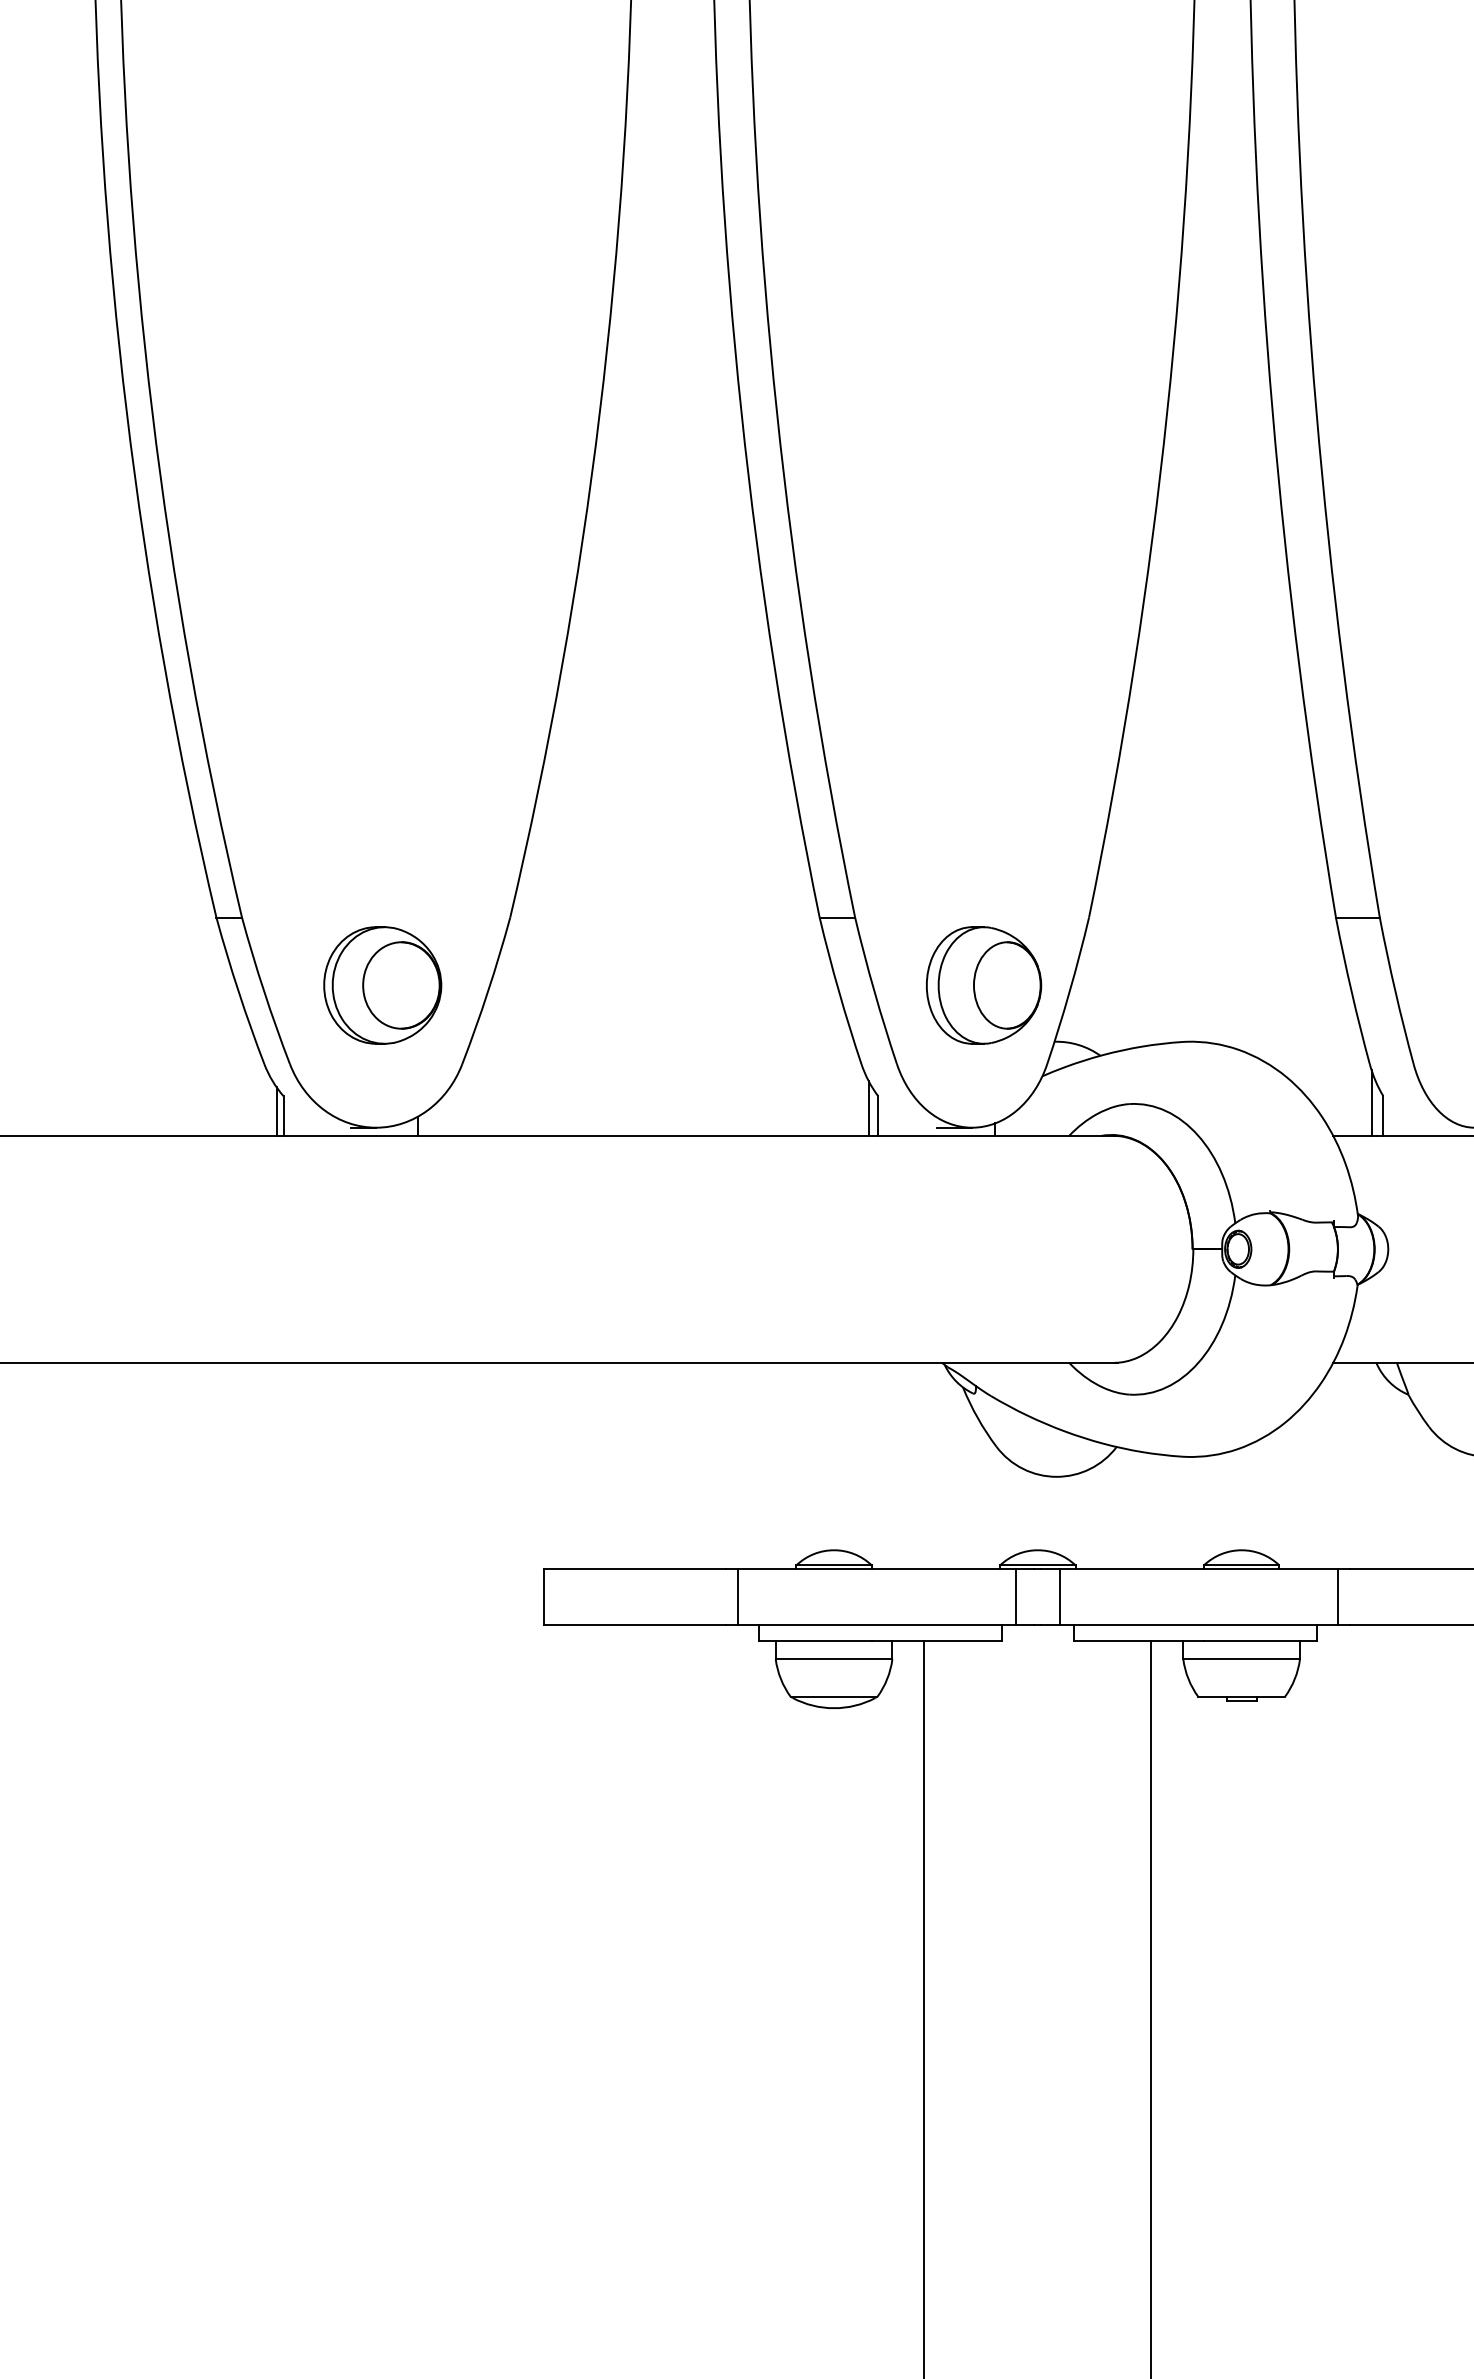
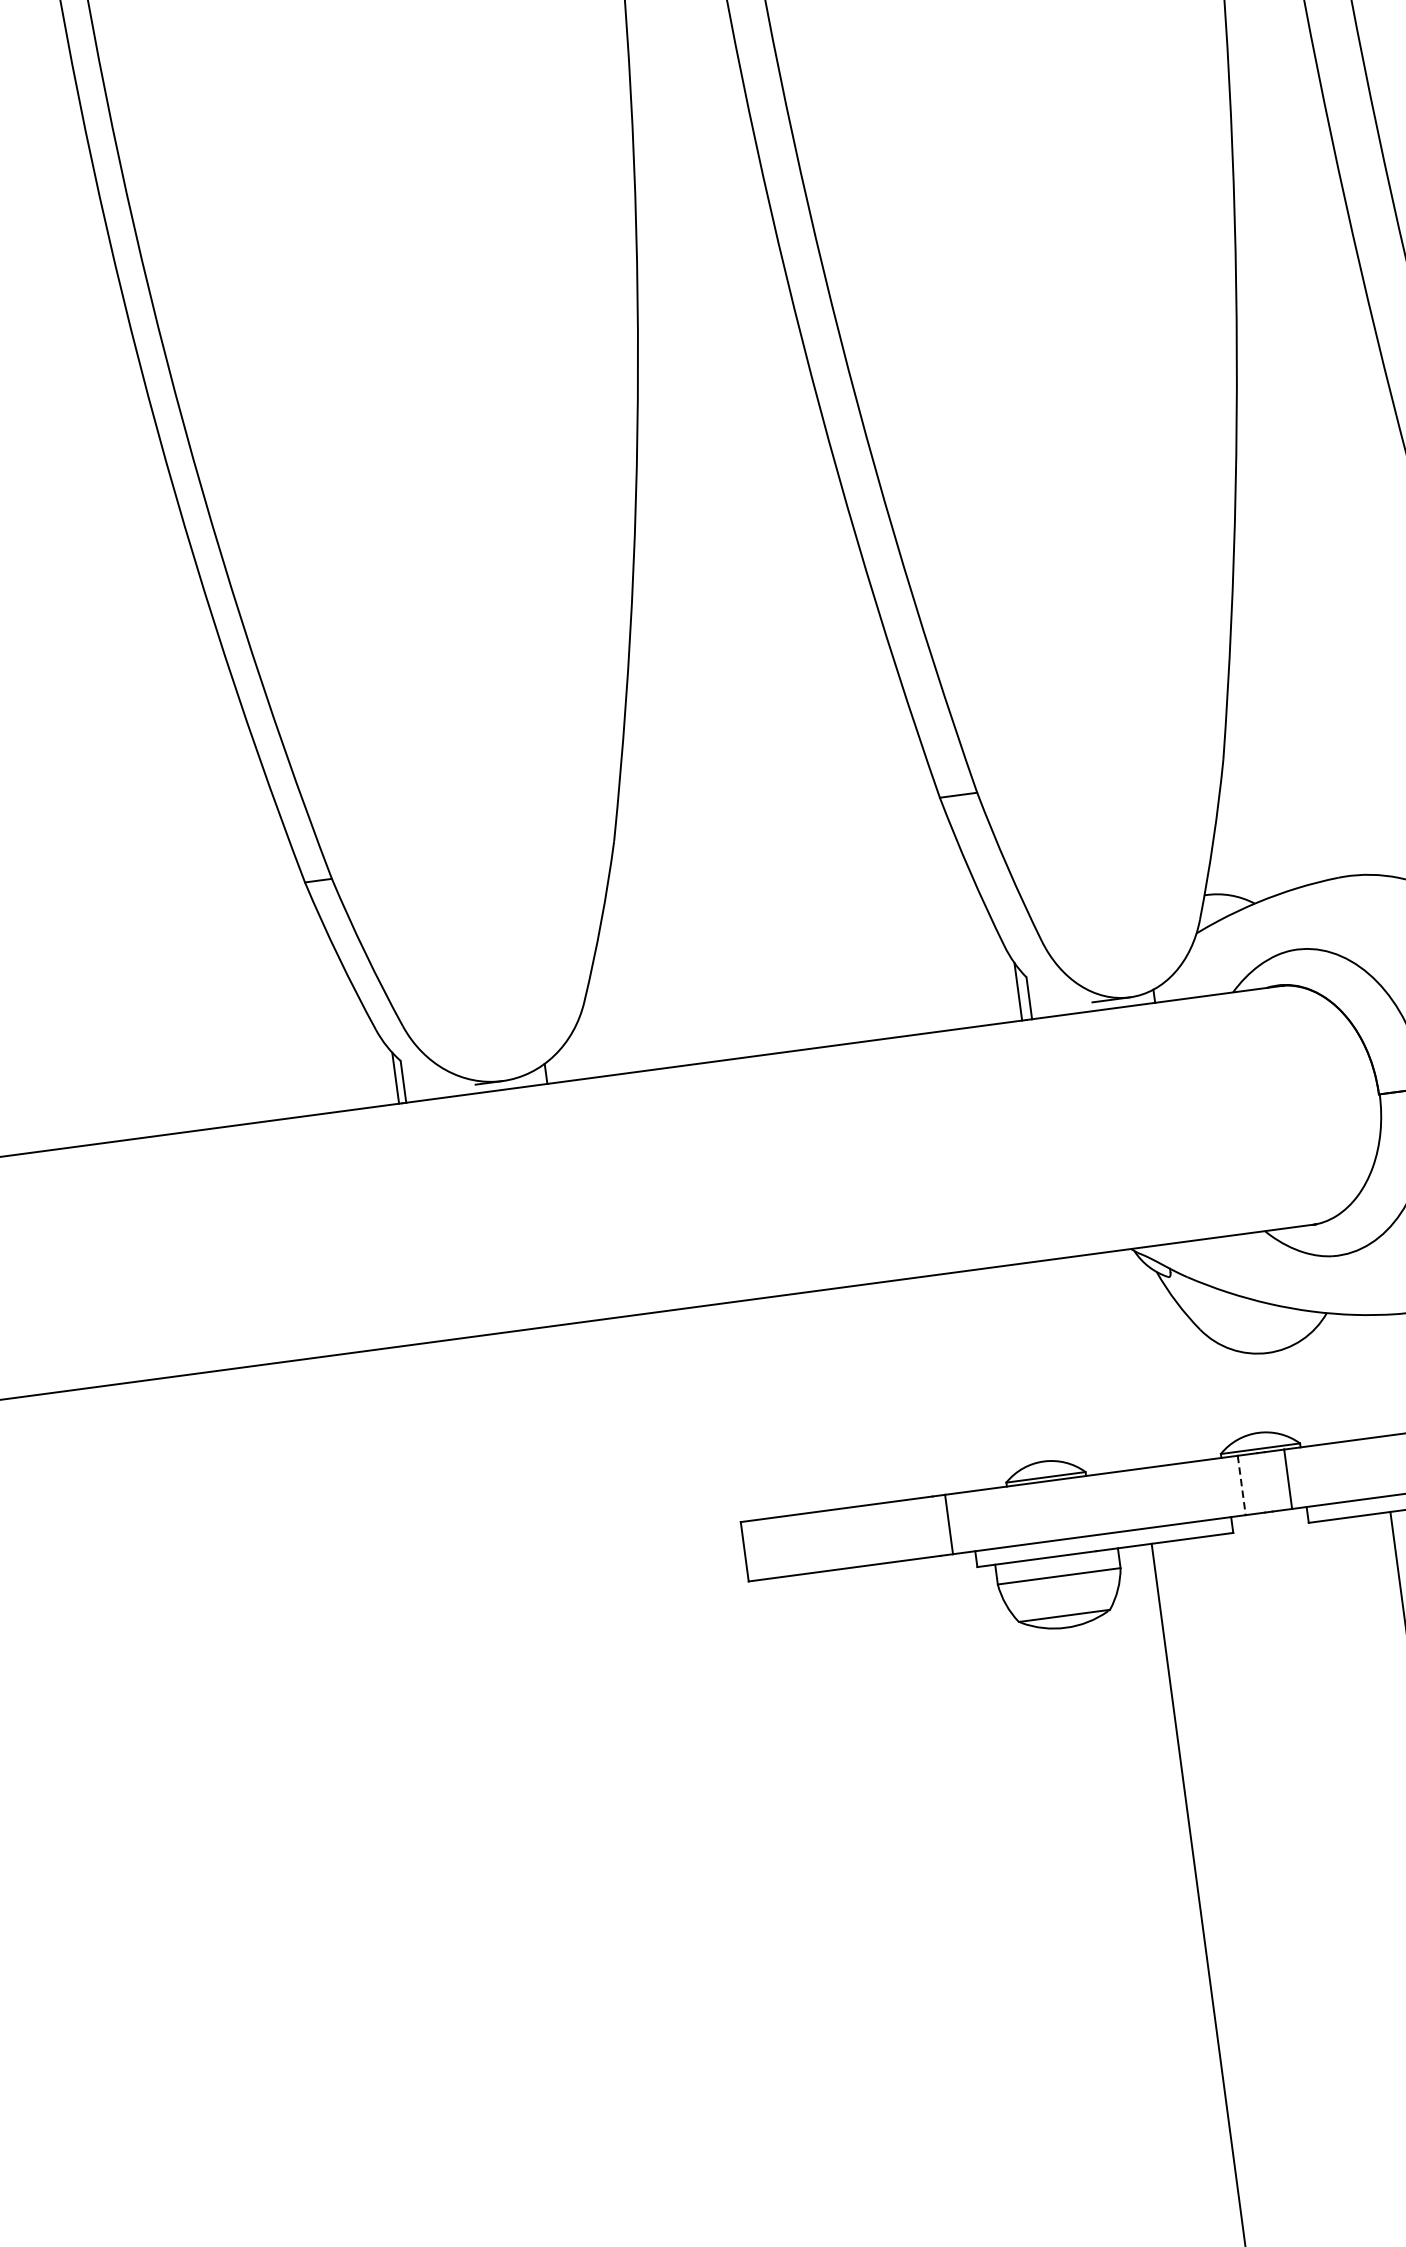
part: (382, 985) -> (489, 930), removed
part: (984, 985) -> (1122, 845), removed
line: (1015, 1597) -> (1241, 1485), solid -> dashed

